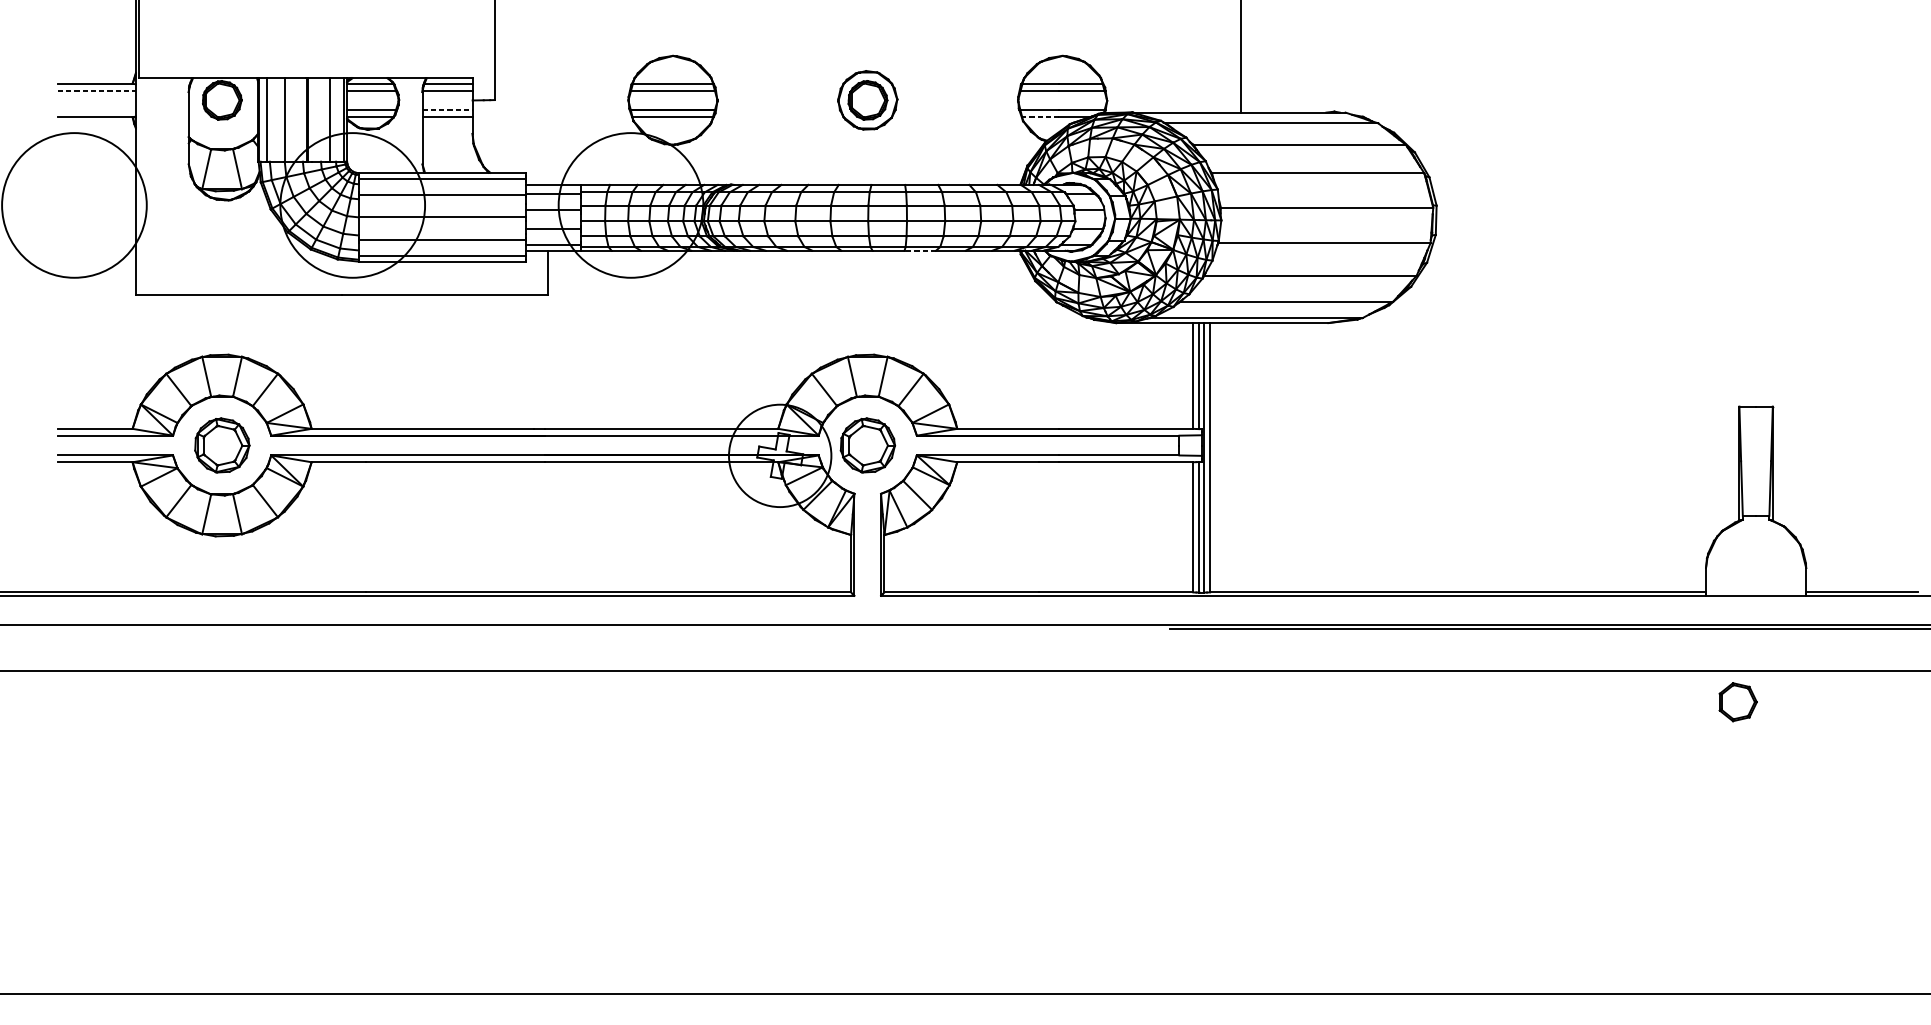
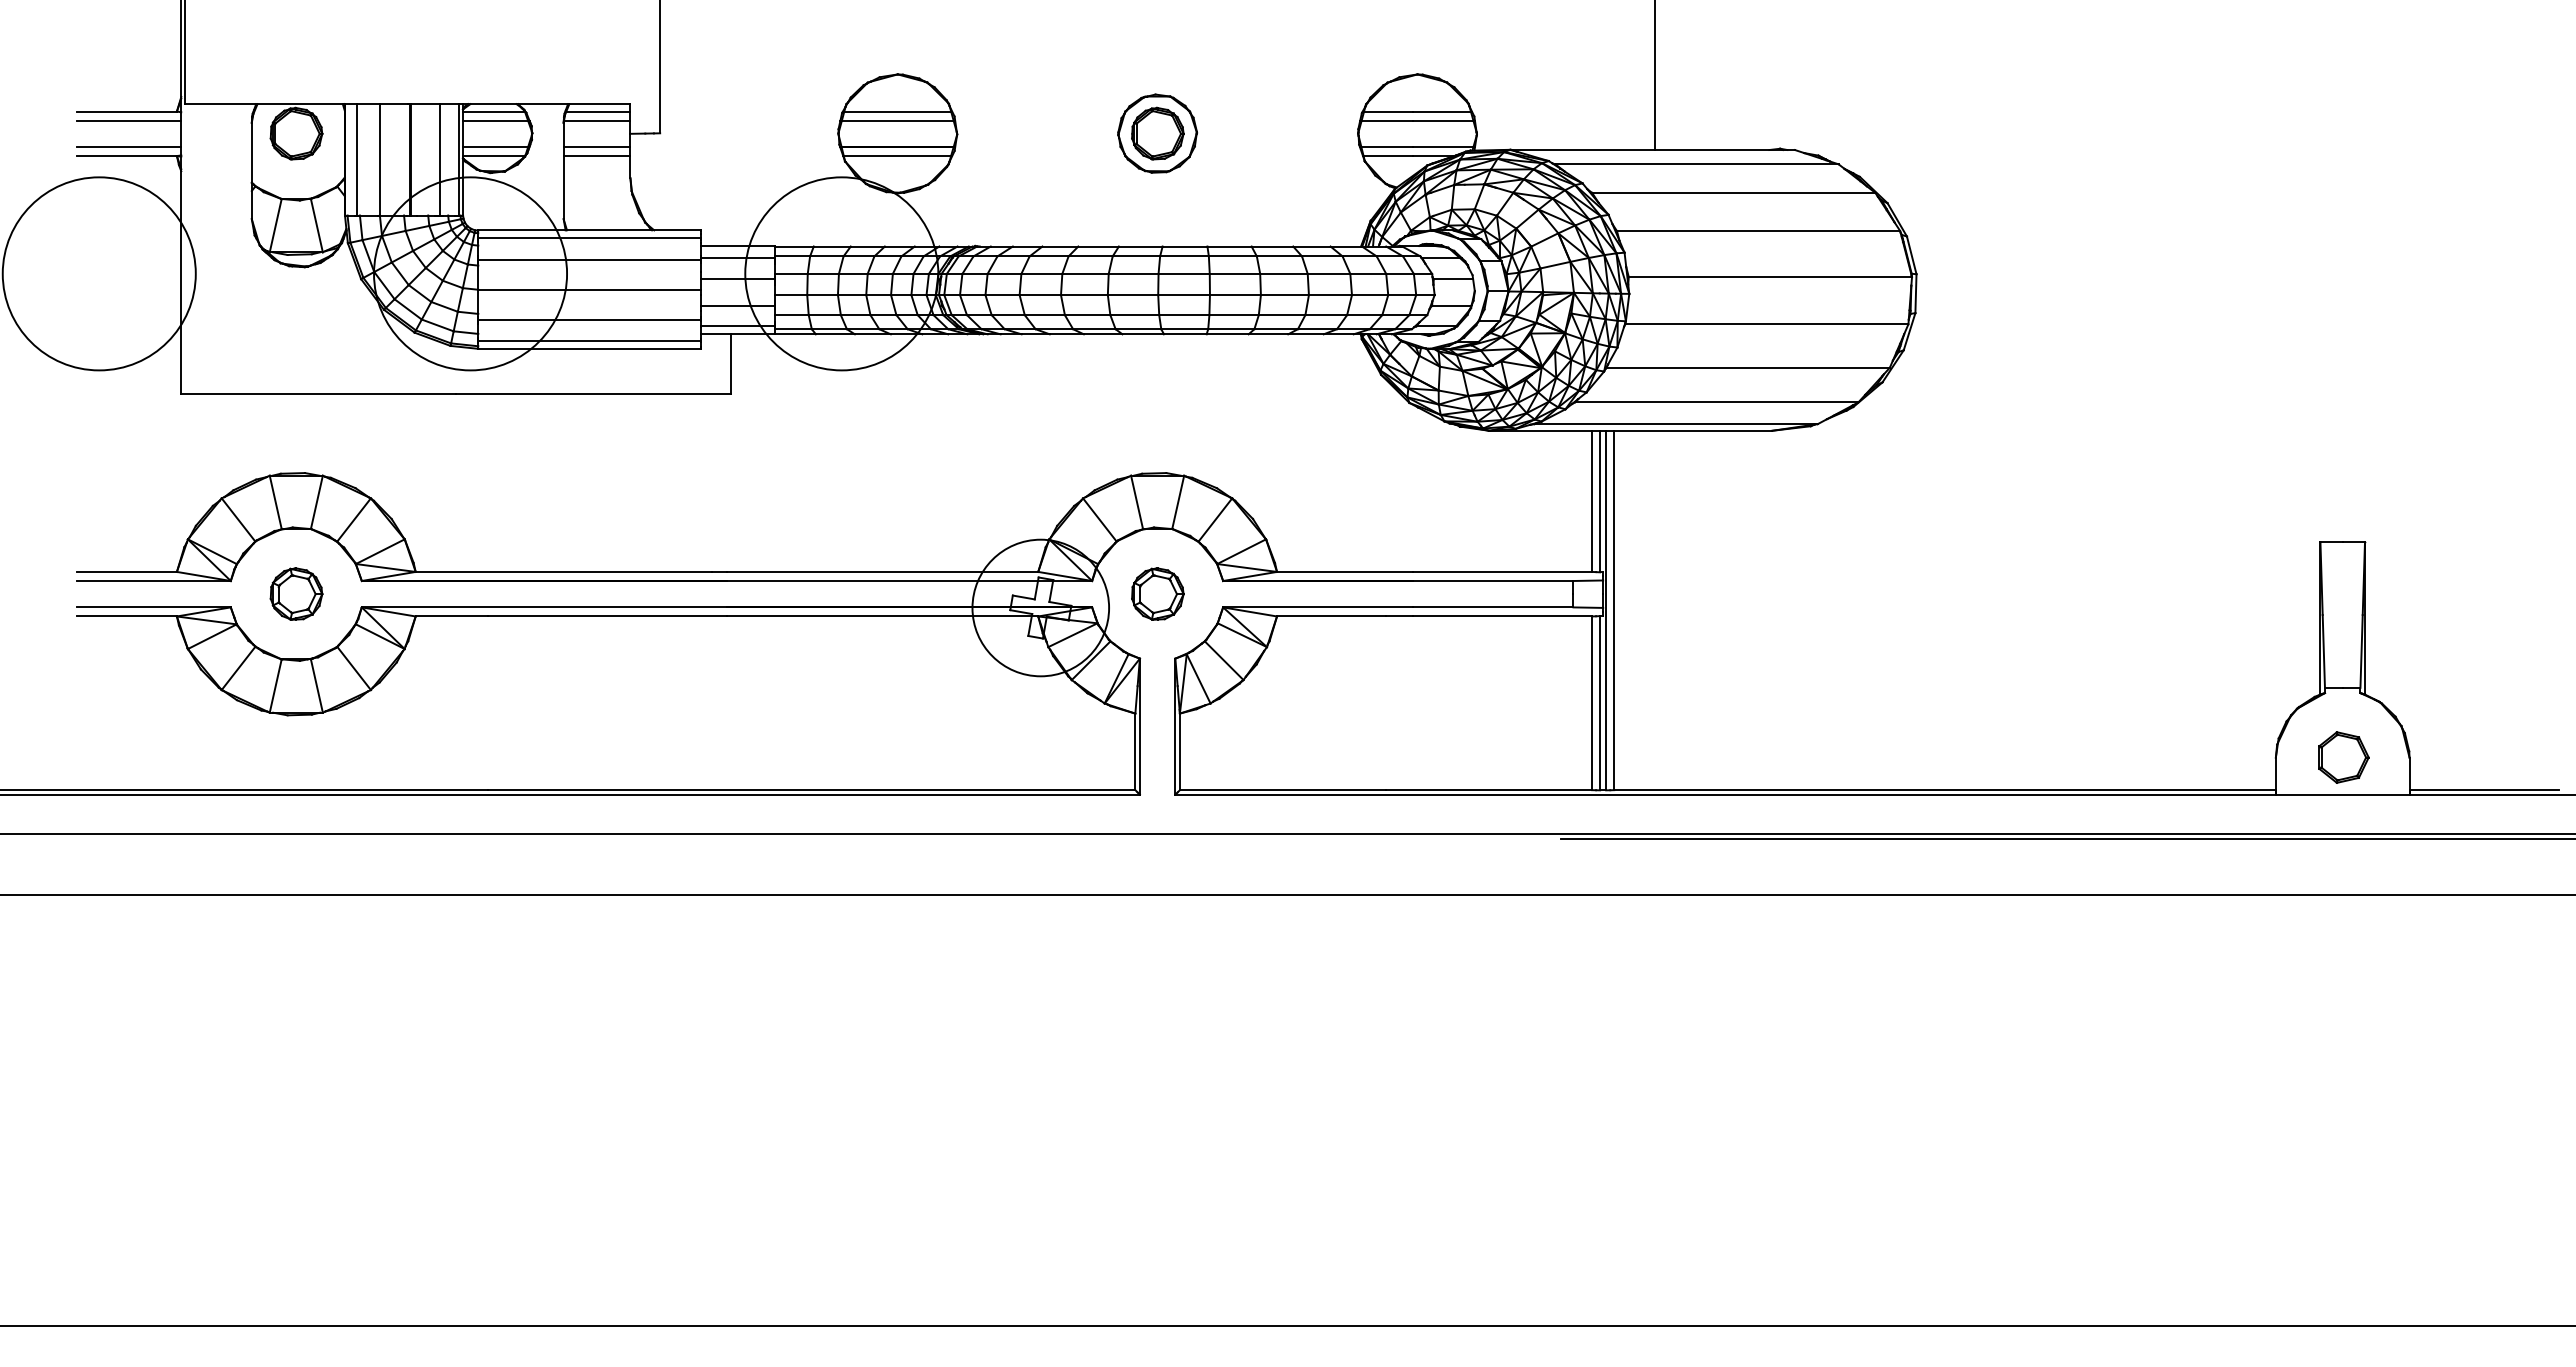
line: (97, 90) -> (129, 120), dashed -> solid
line: (97, 110) -> (129, 147), added
line: (447, 110) -> (597, 147), dashed -> solid
line: (1040, 117) -> (1388, 156), dashed -> solid
line: (920, 250) -> (1227, 334), dashed -> solid
part: (222, 445) -> (296, 593), size x0.71
part: (867, 445) -> (1157, 593), size x0.71
part: (1737, 702) -> (2343, 757), moved

